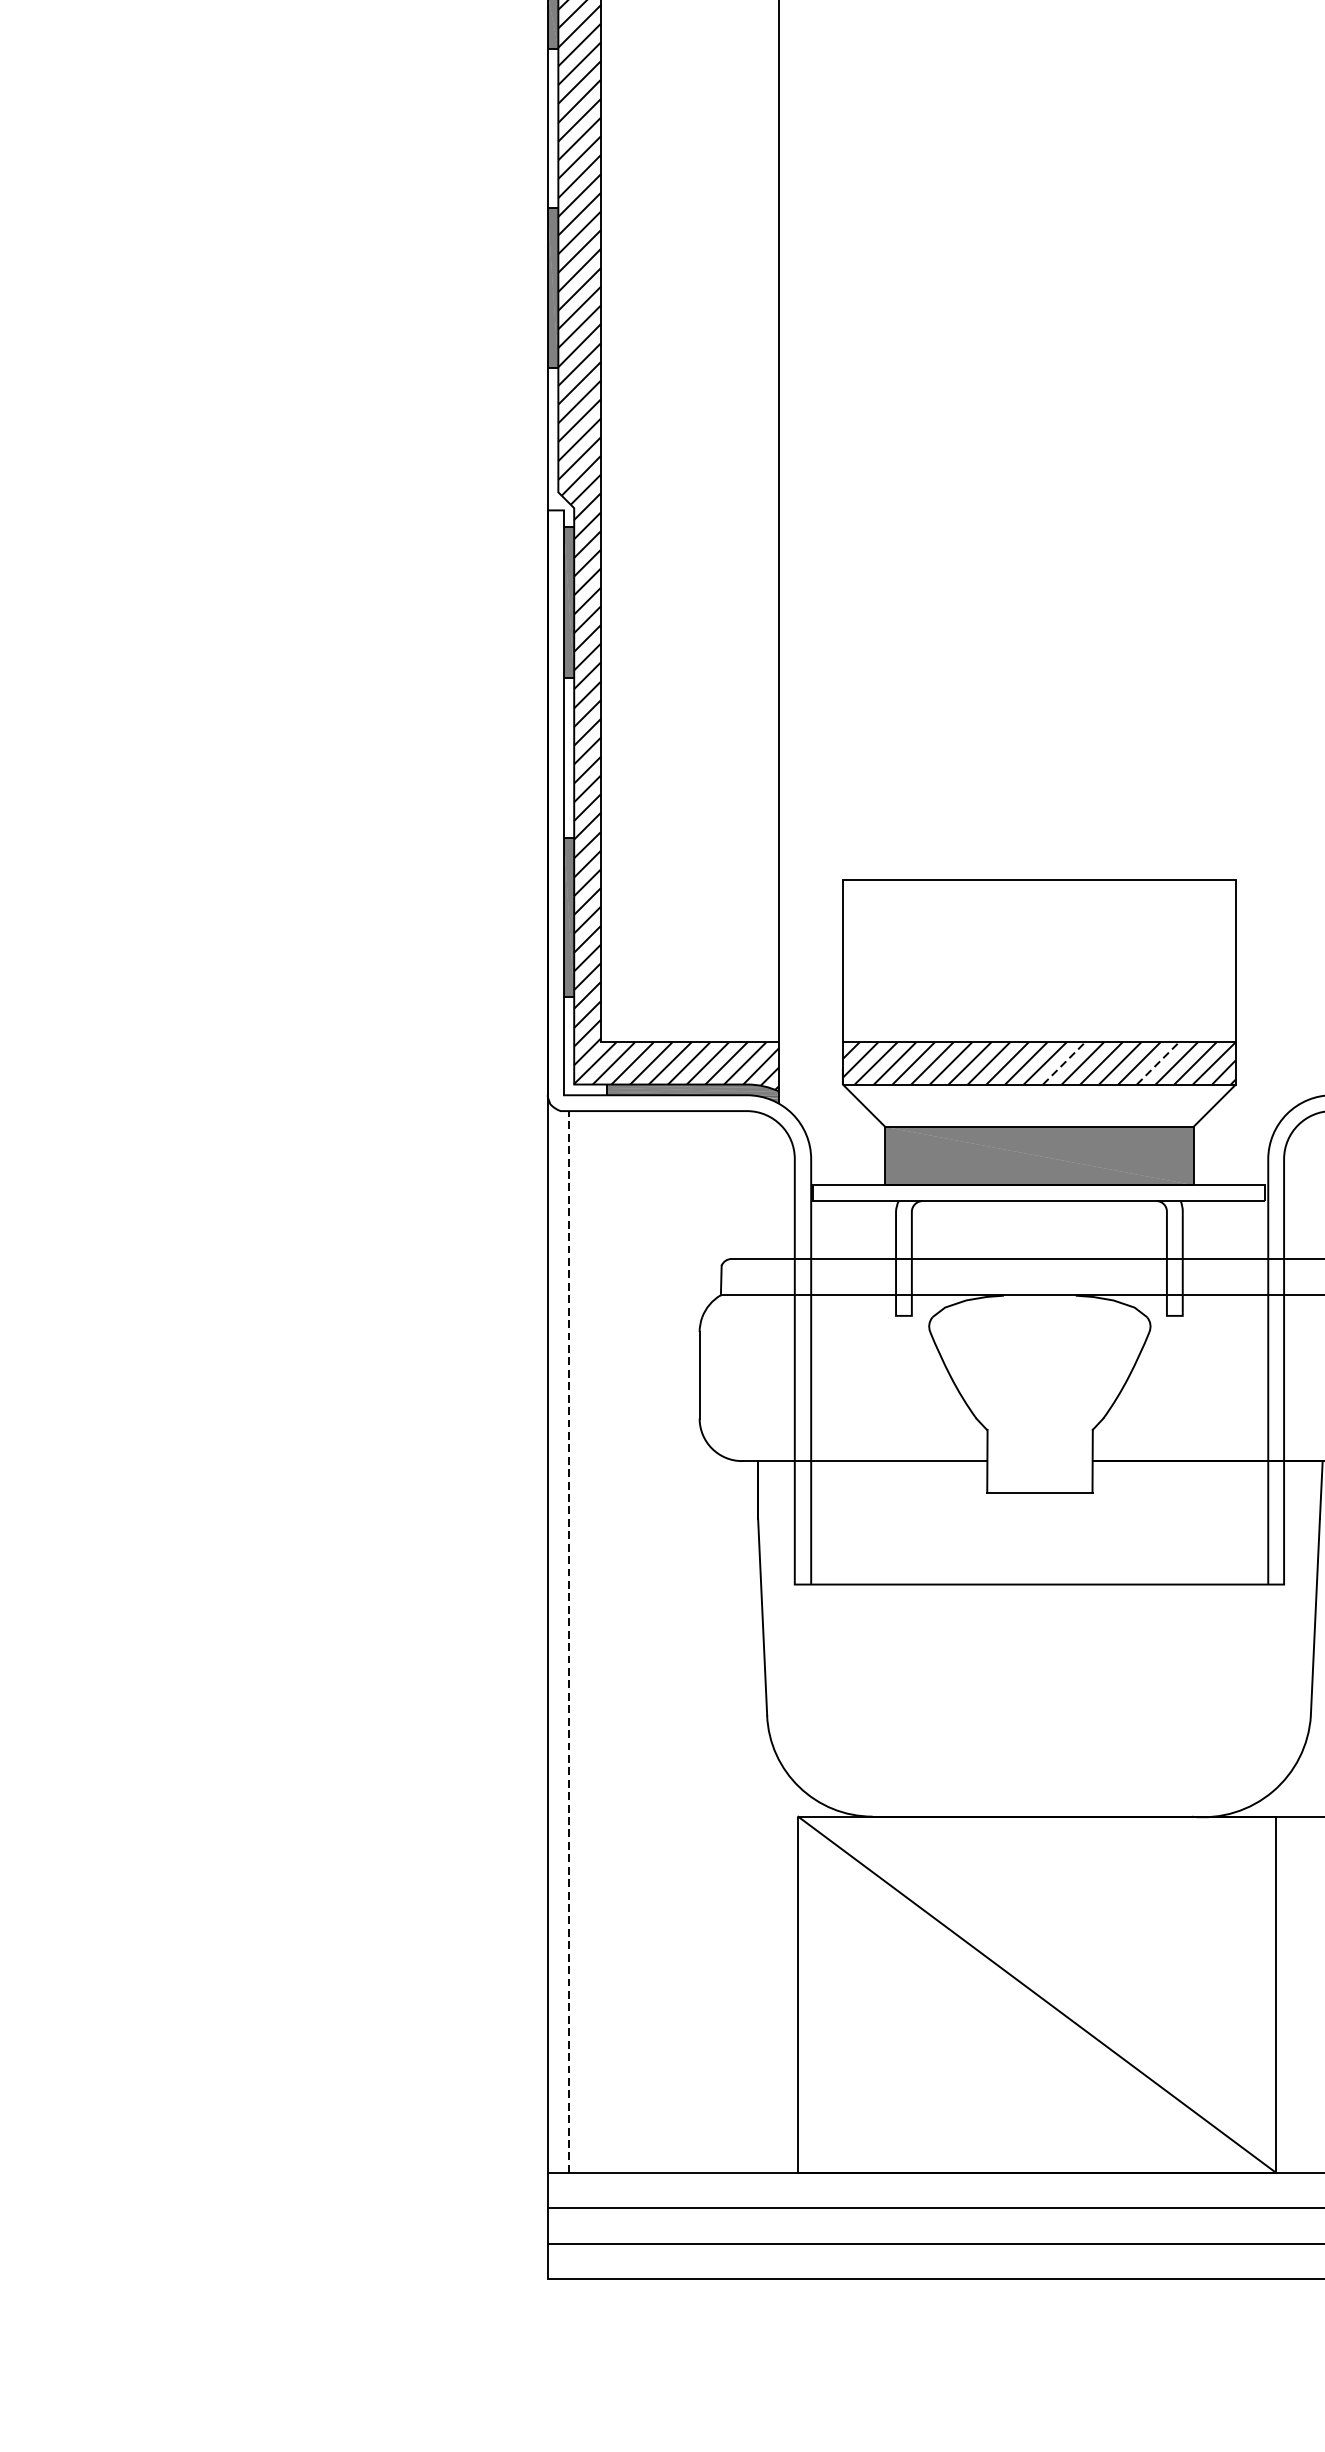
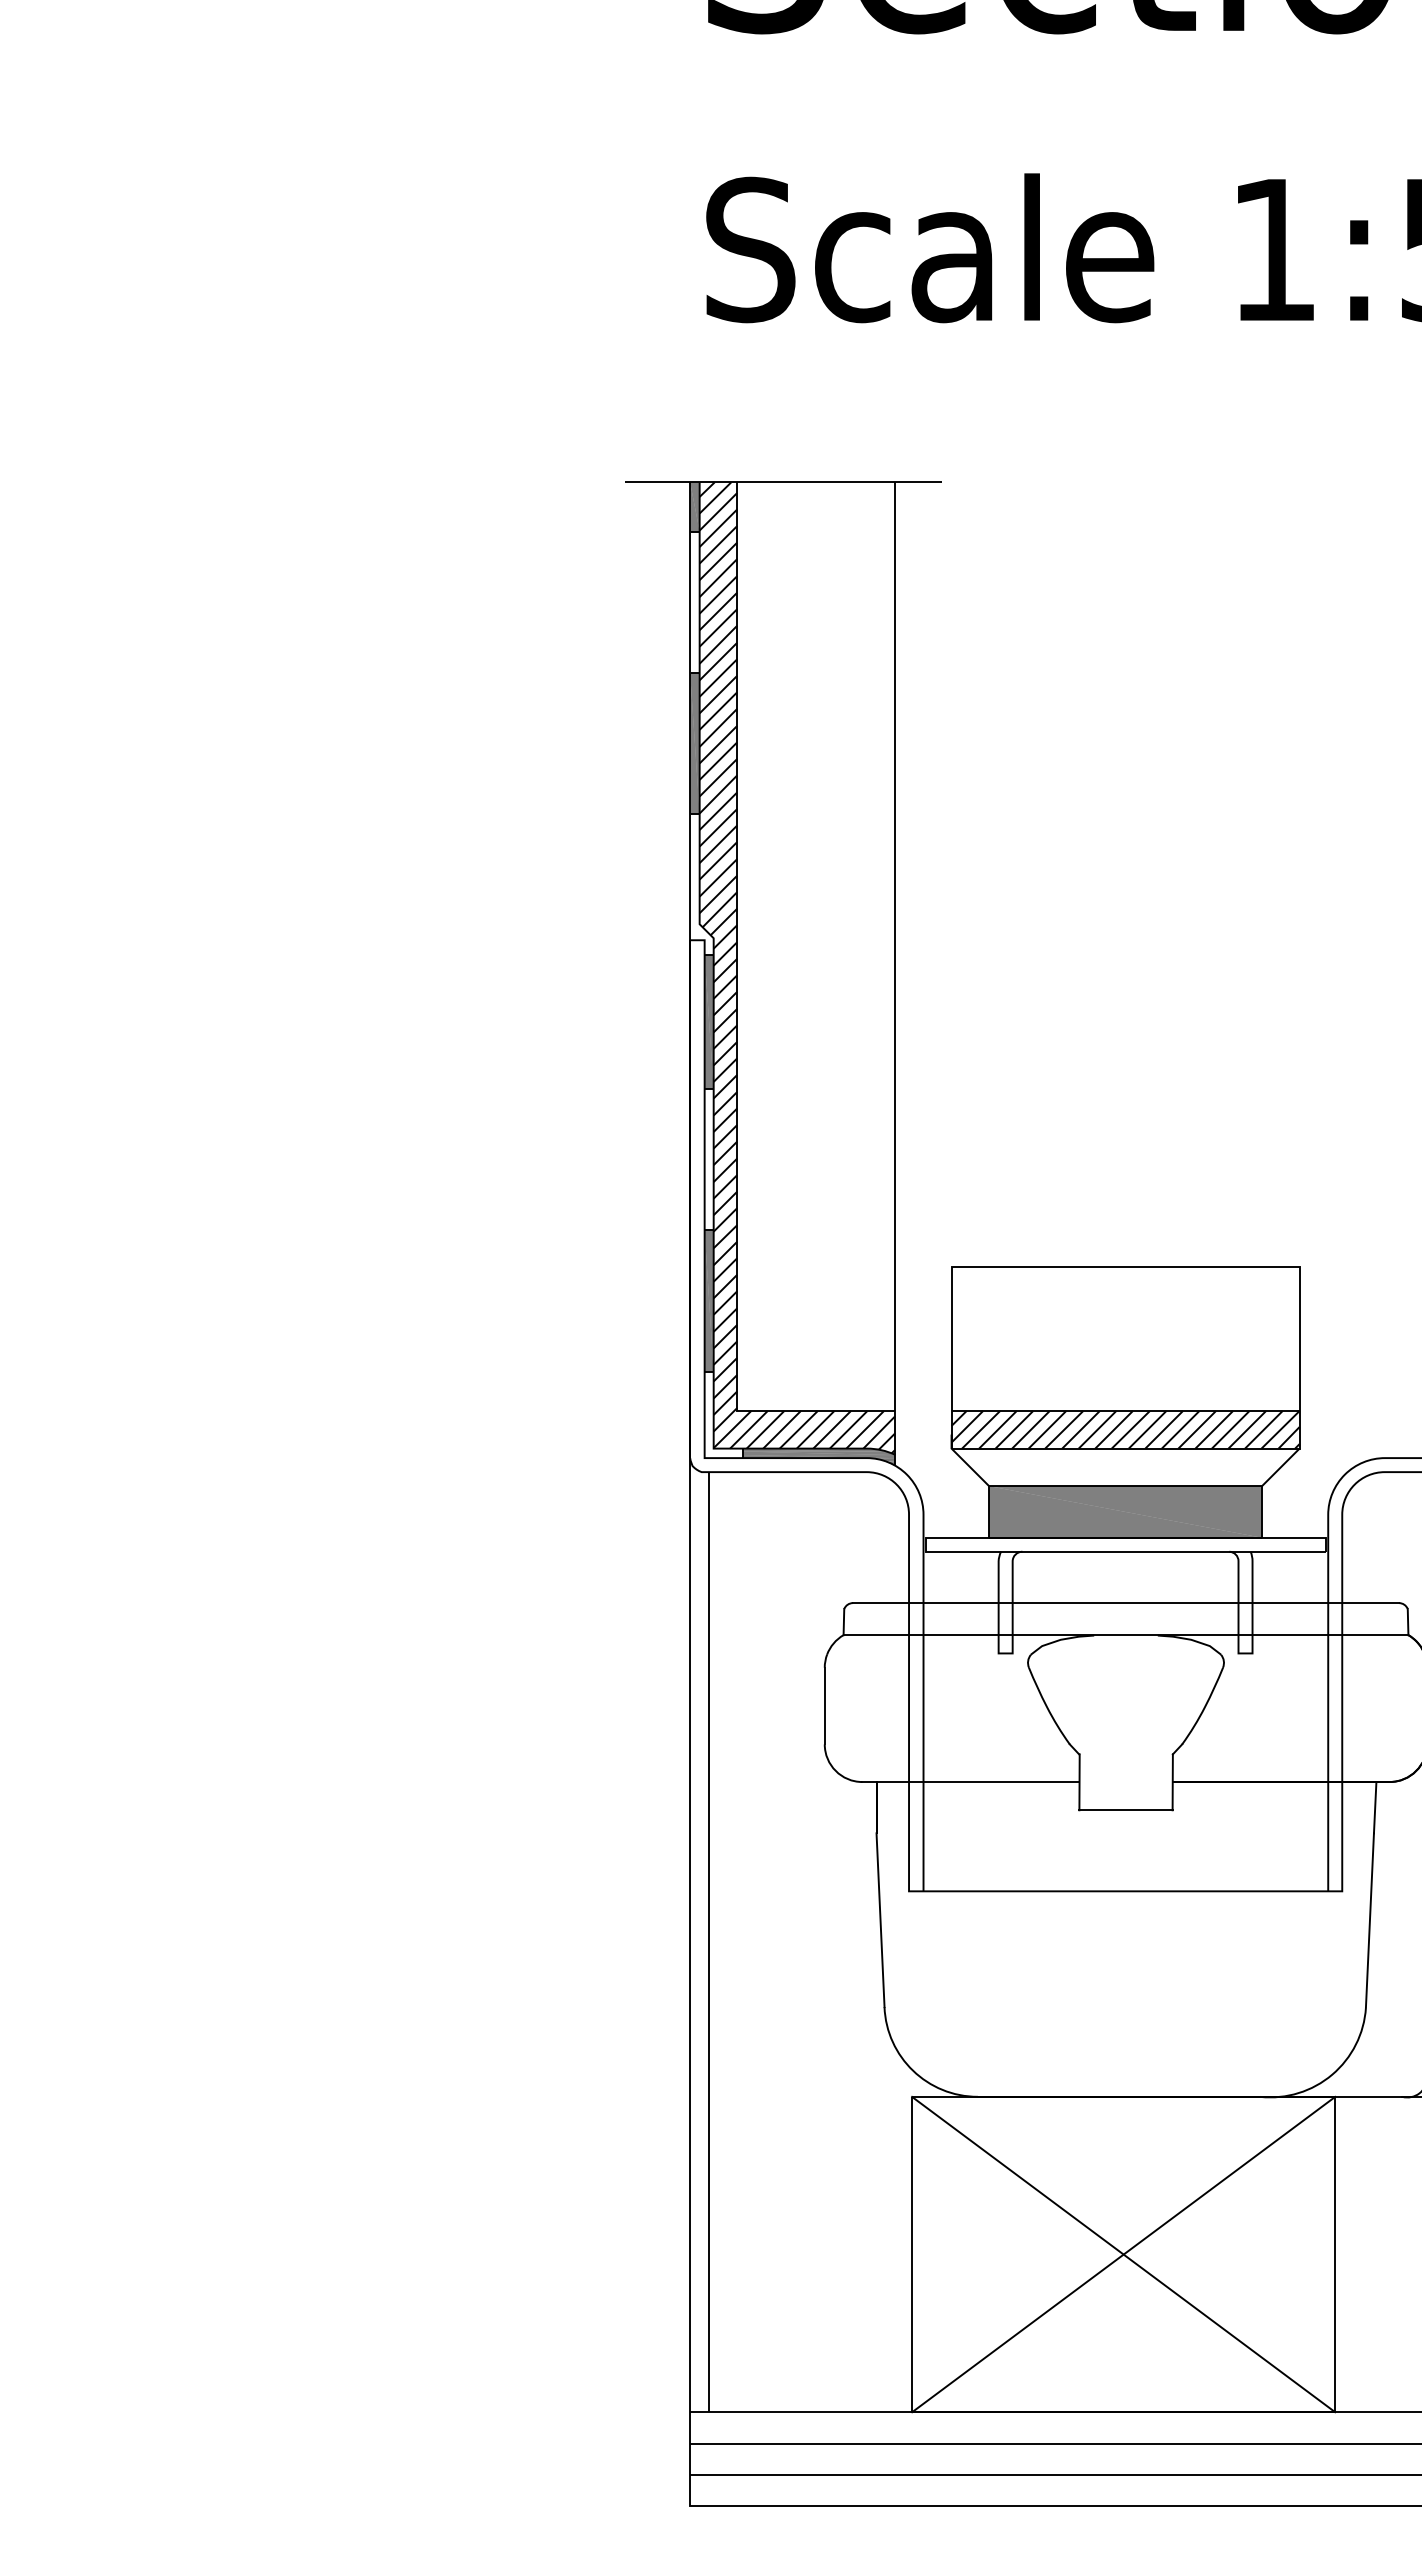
line: (1064, 1062) -> (1147, 1429), dashed -> solid
line: (1157, 1062) -> (1230, 1429), dashed -> solid
line: (569, 1641) -> (709, 1941), dashed -> solid
line: (1037, 1994) -> (1123, 2254), added

